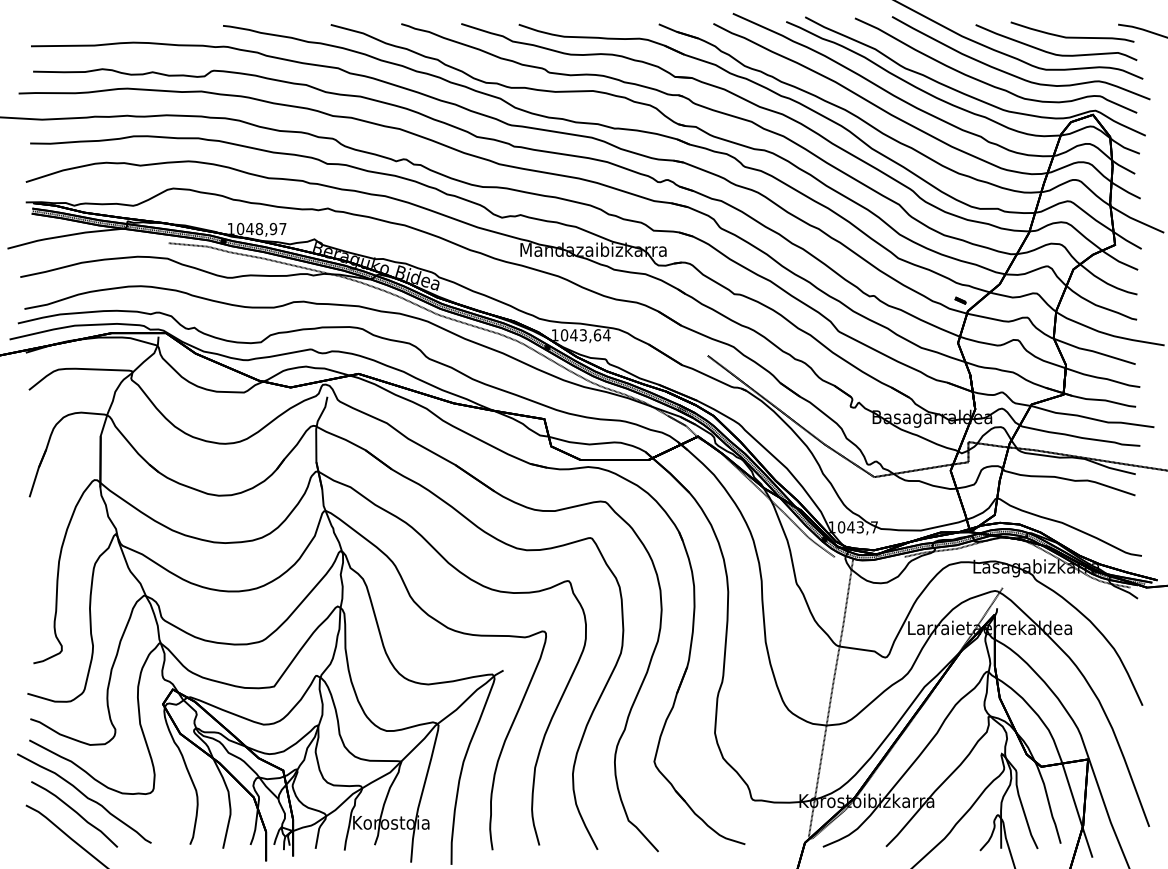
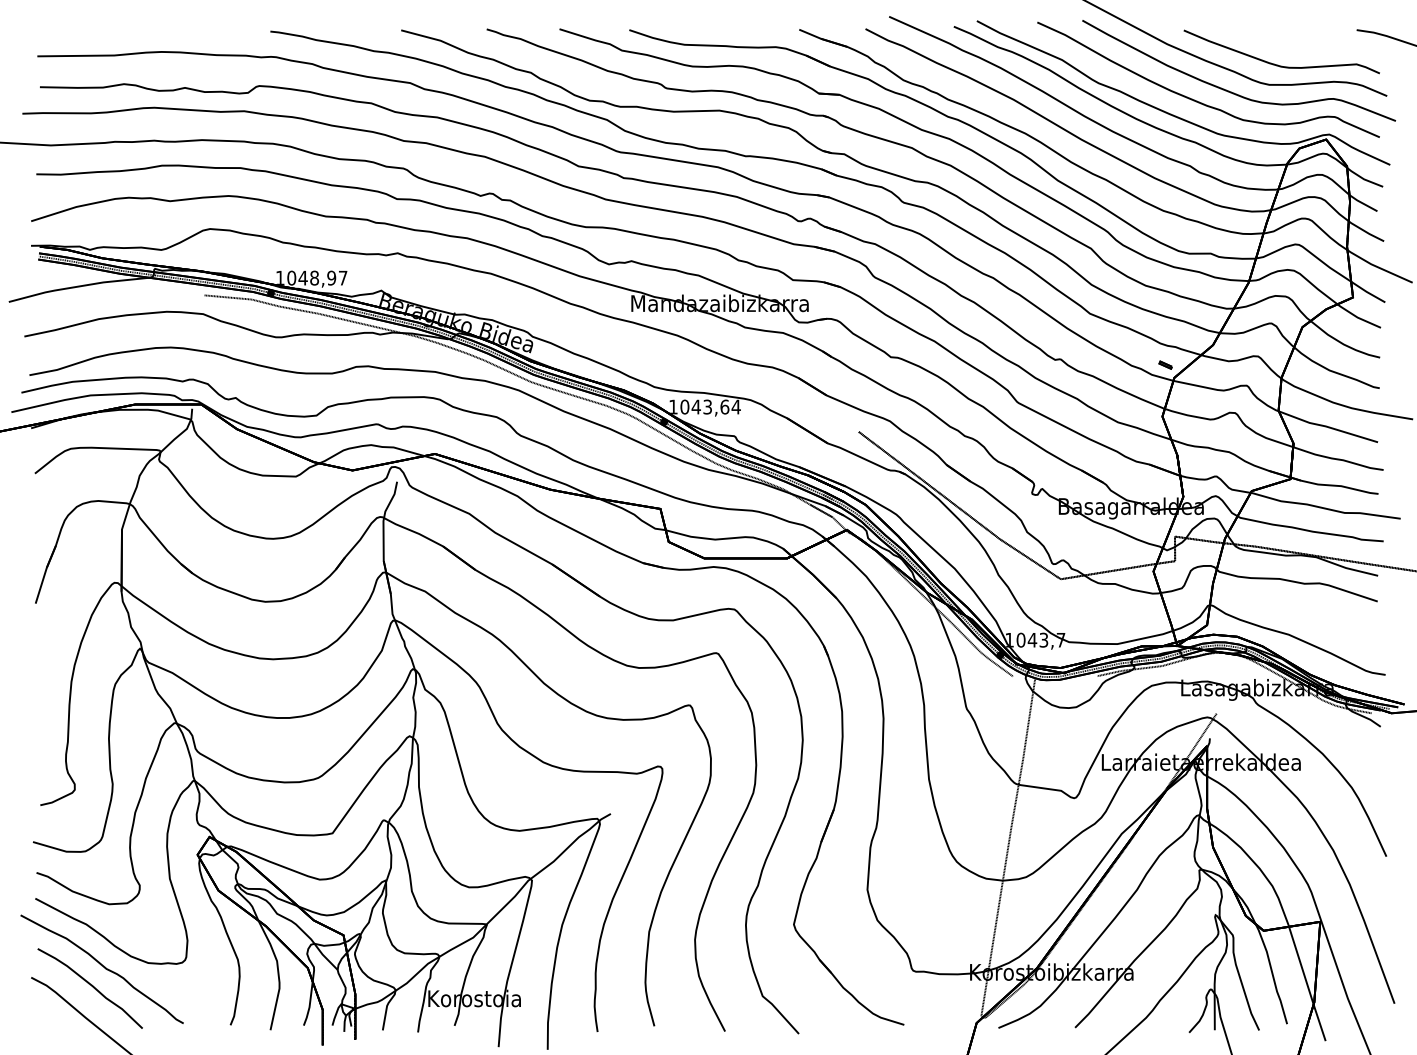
curve: (1072, 36) -> (1301, 44), removed

